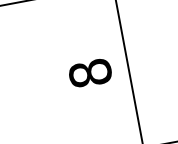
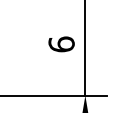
text: (90, 73) -> (61, 44), 8 -> 6

